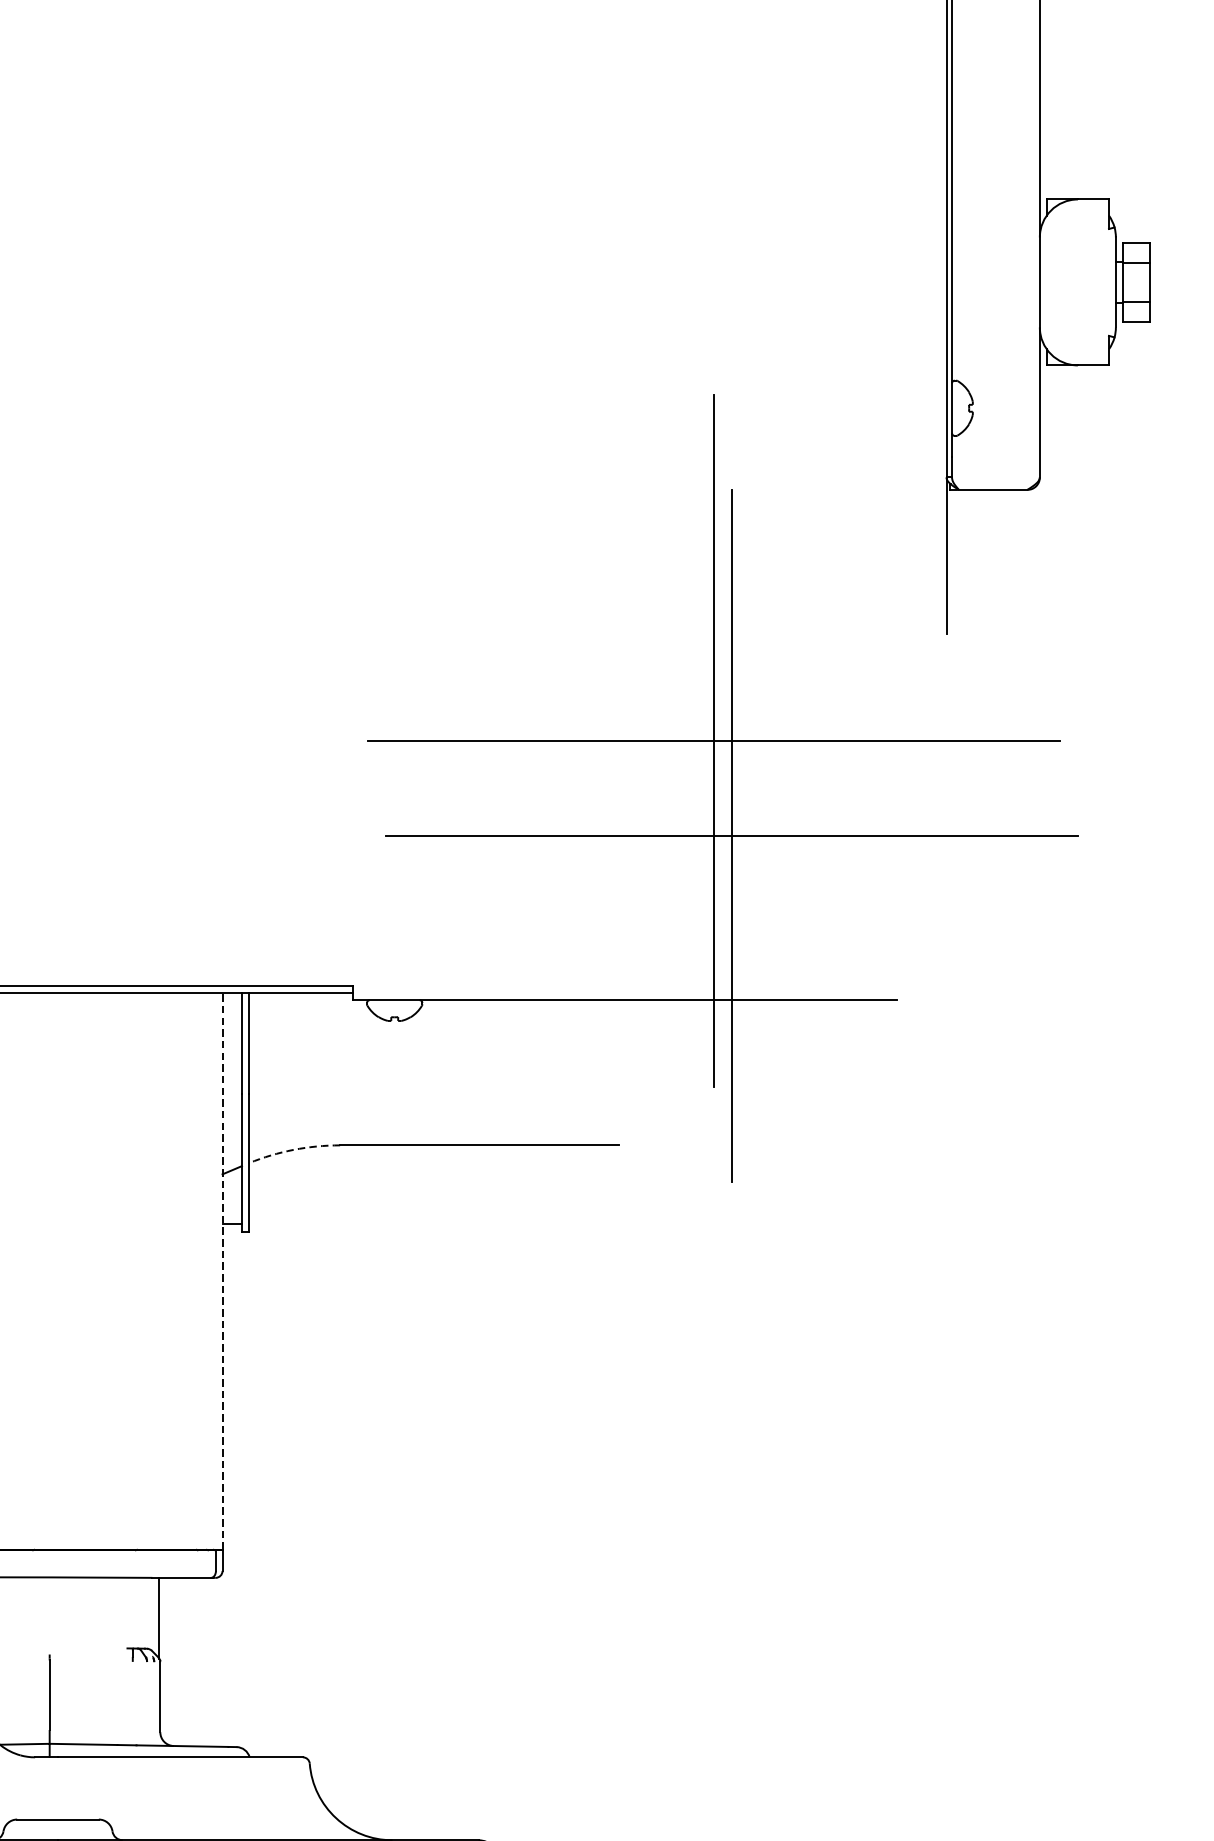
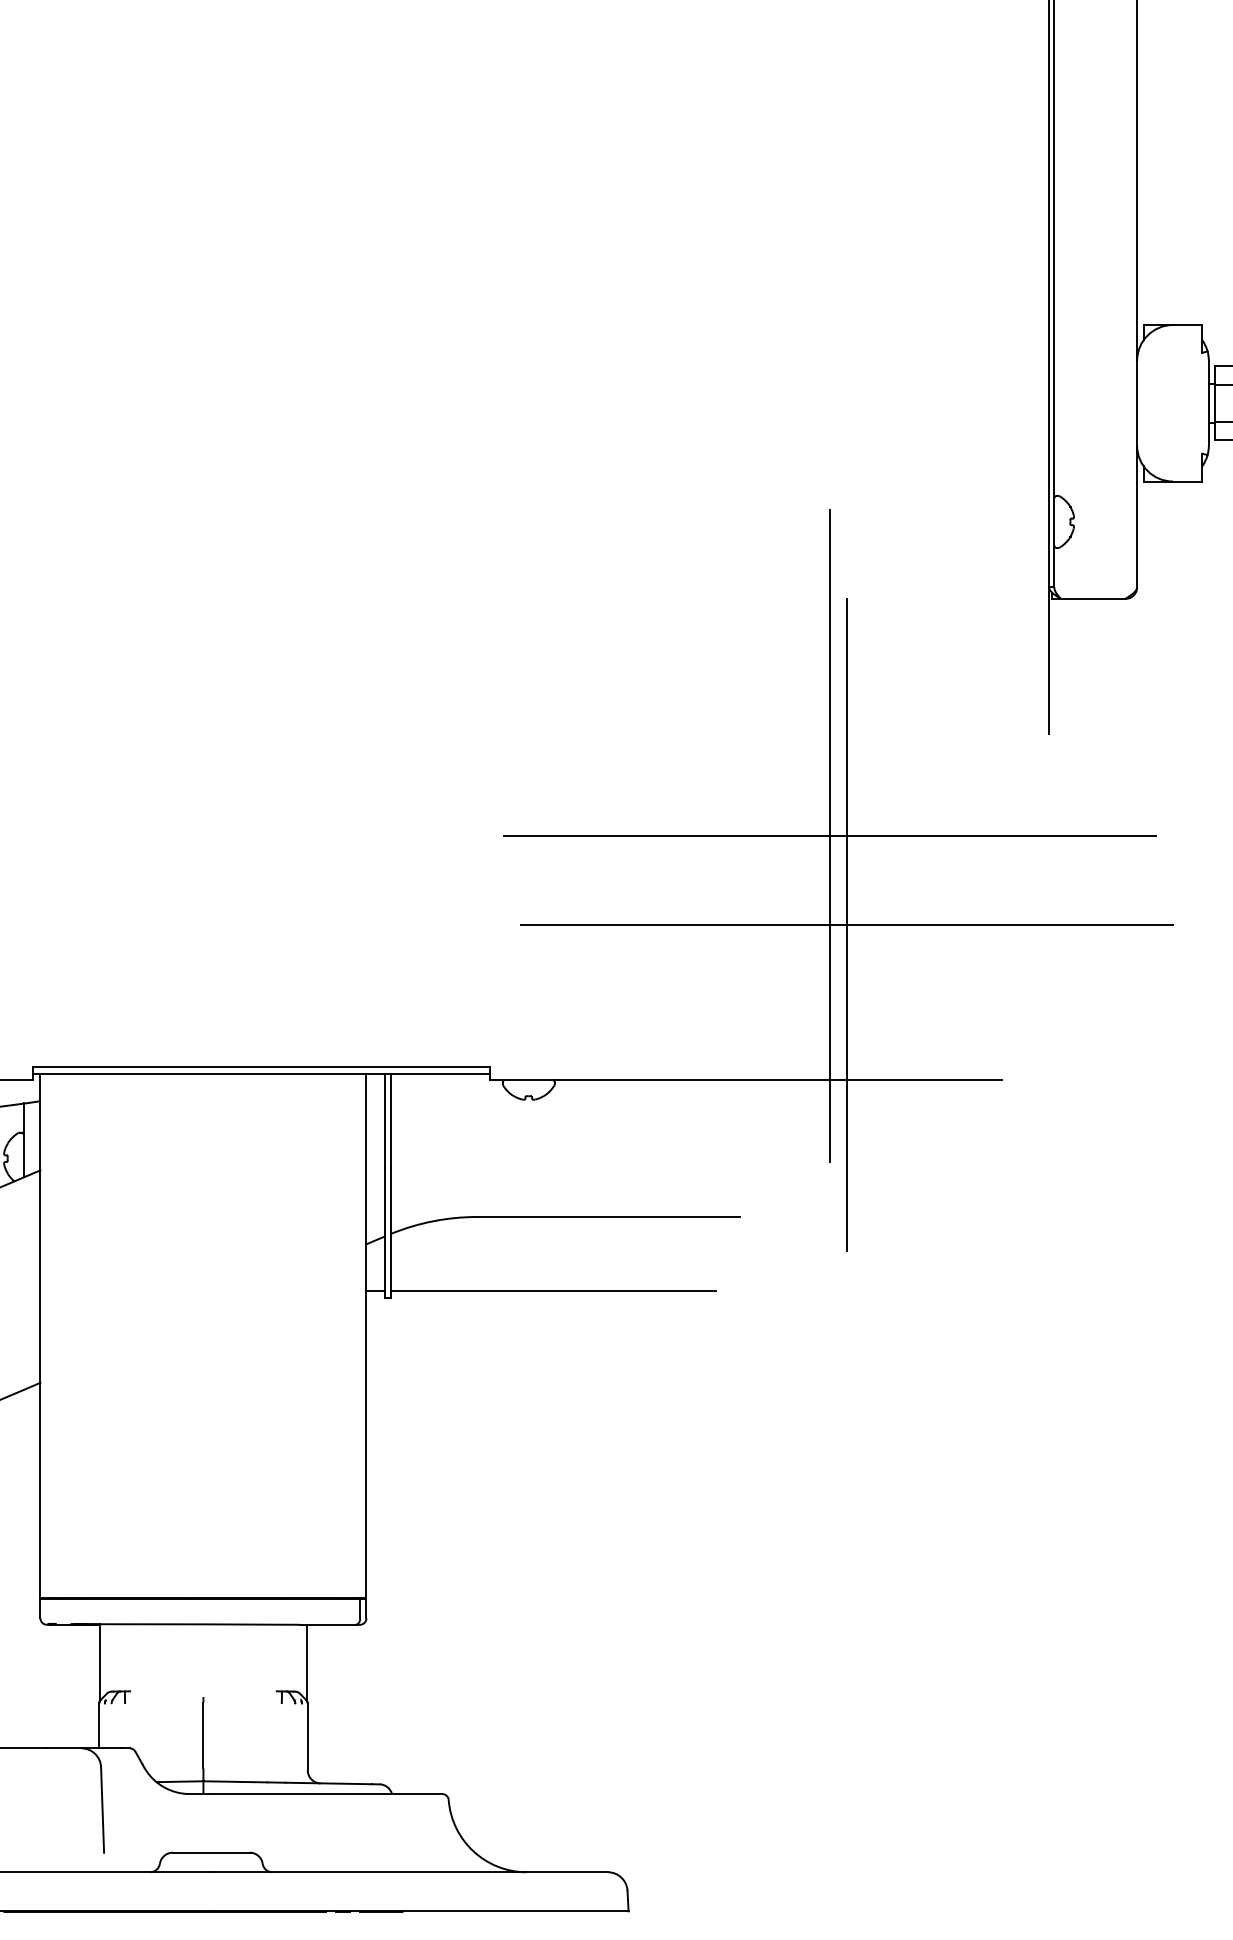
arc: (293, 1150) -> (433, 1221), dashed -> solid
line: (420, 1223) -> (553, 1290), added
line: (222, 1271) -> (366, 1335), dashed -> solid

